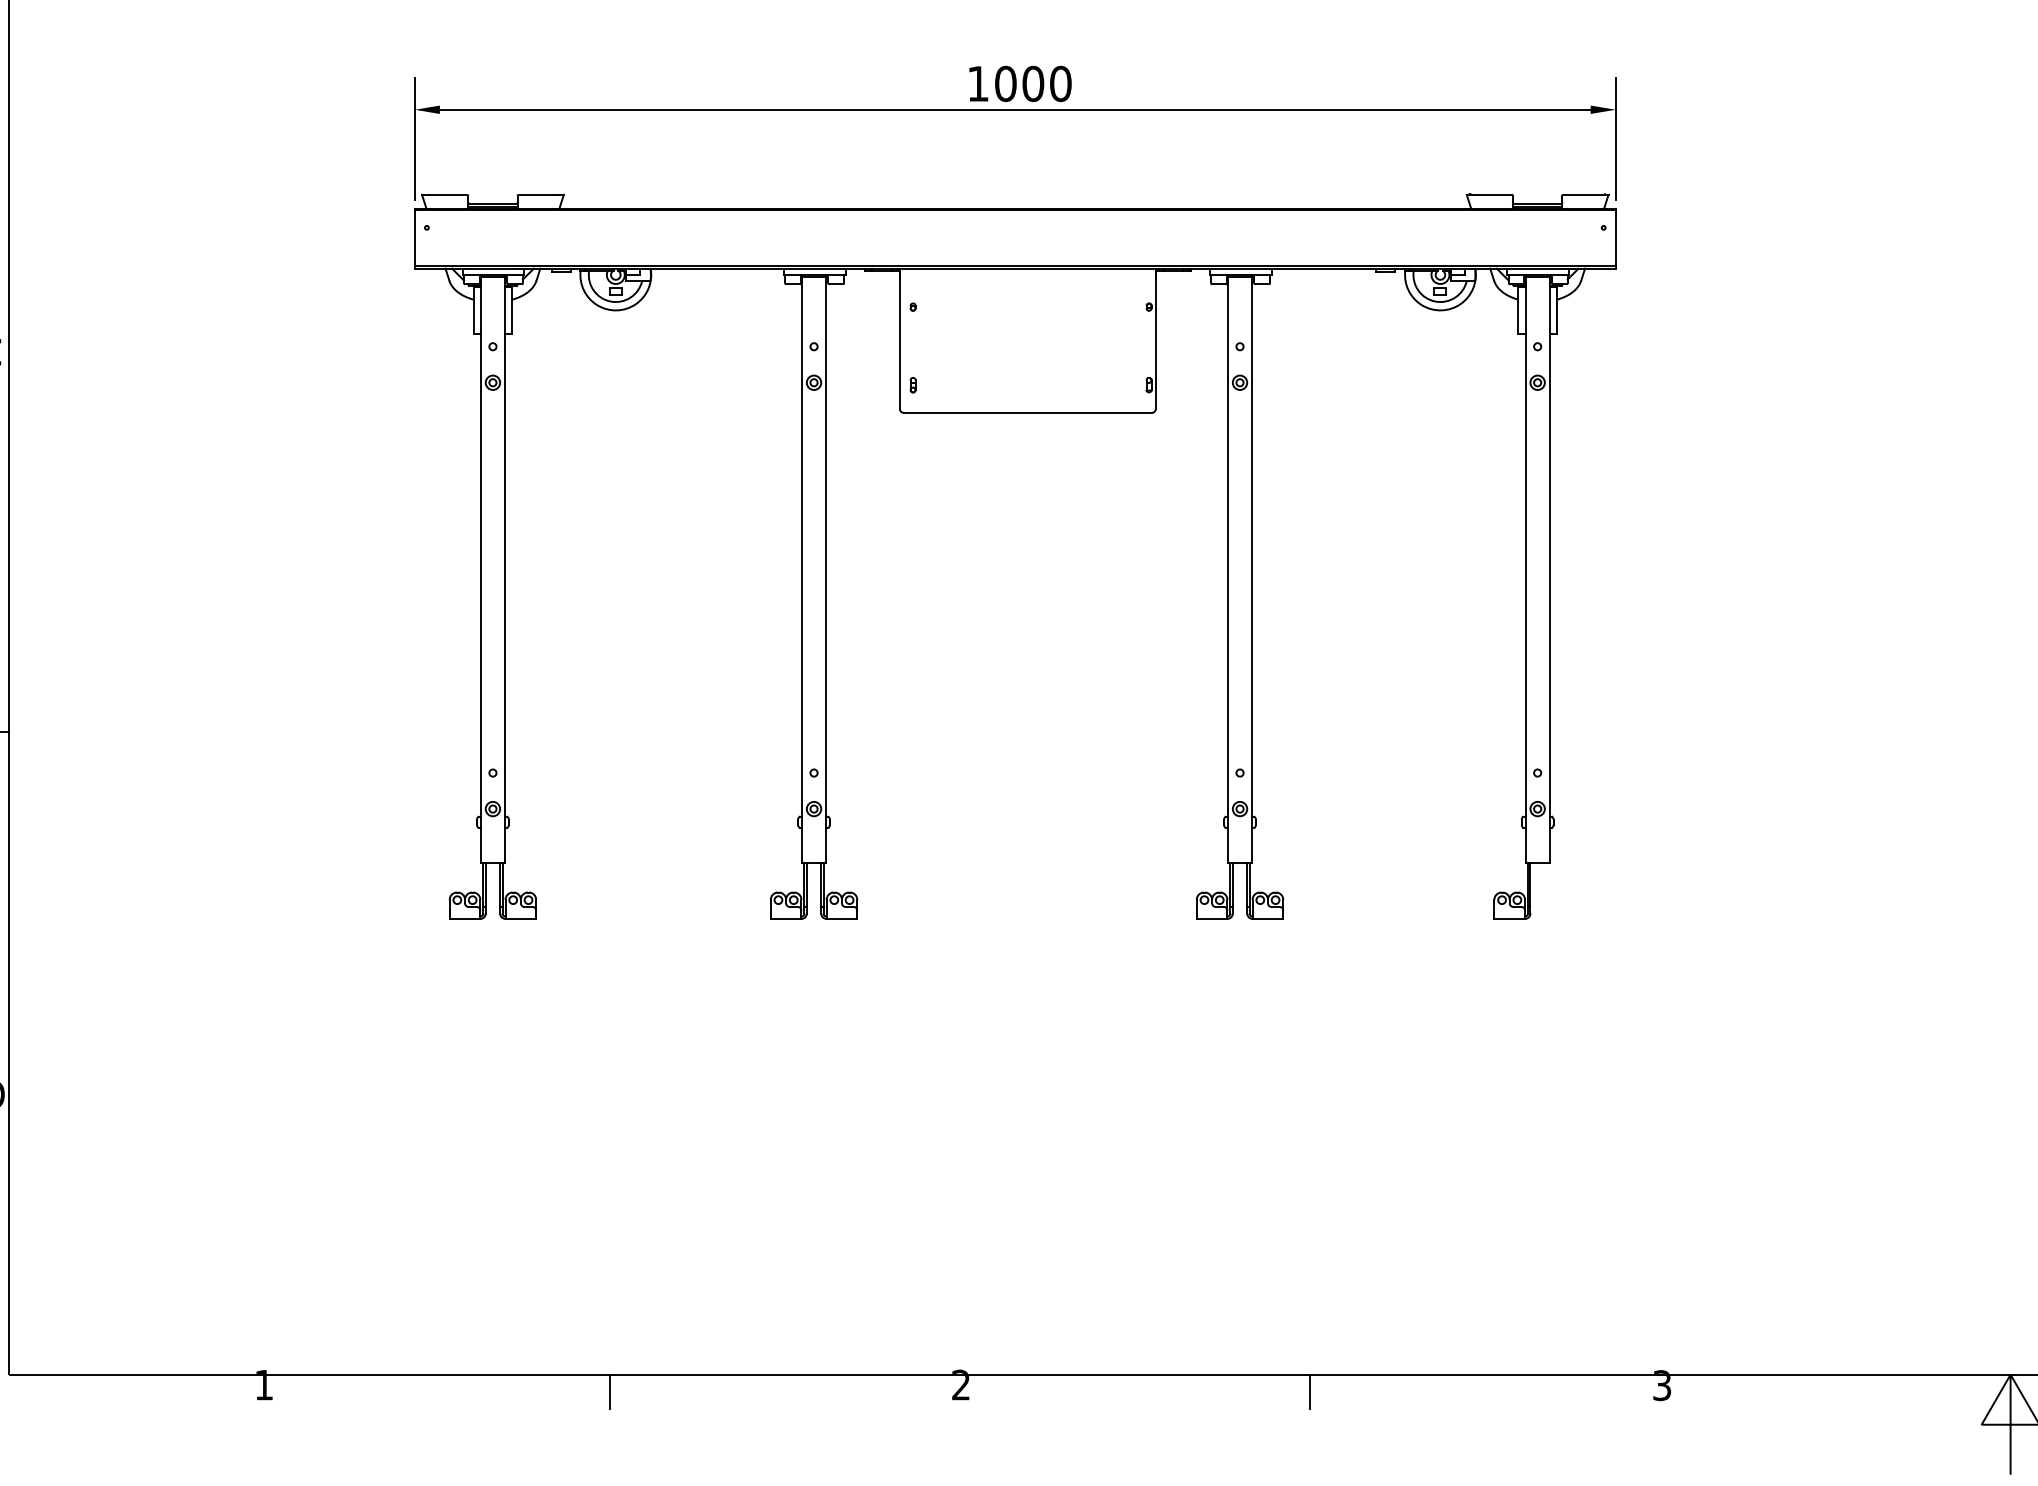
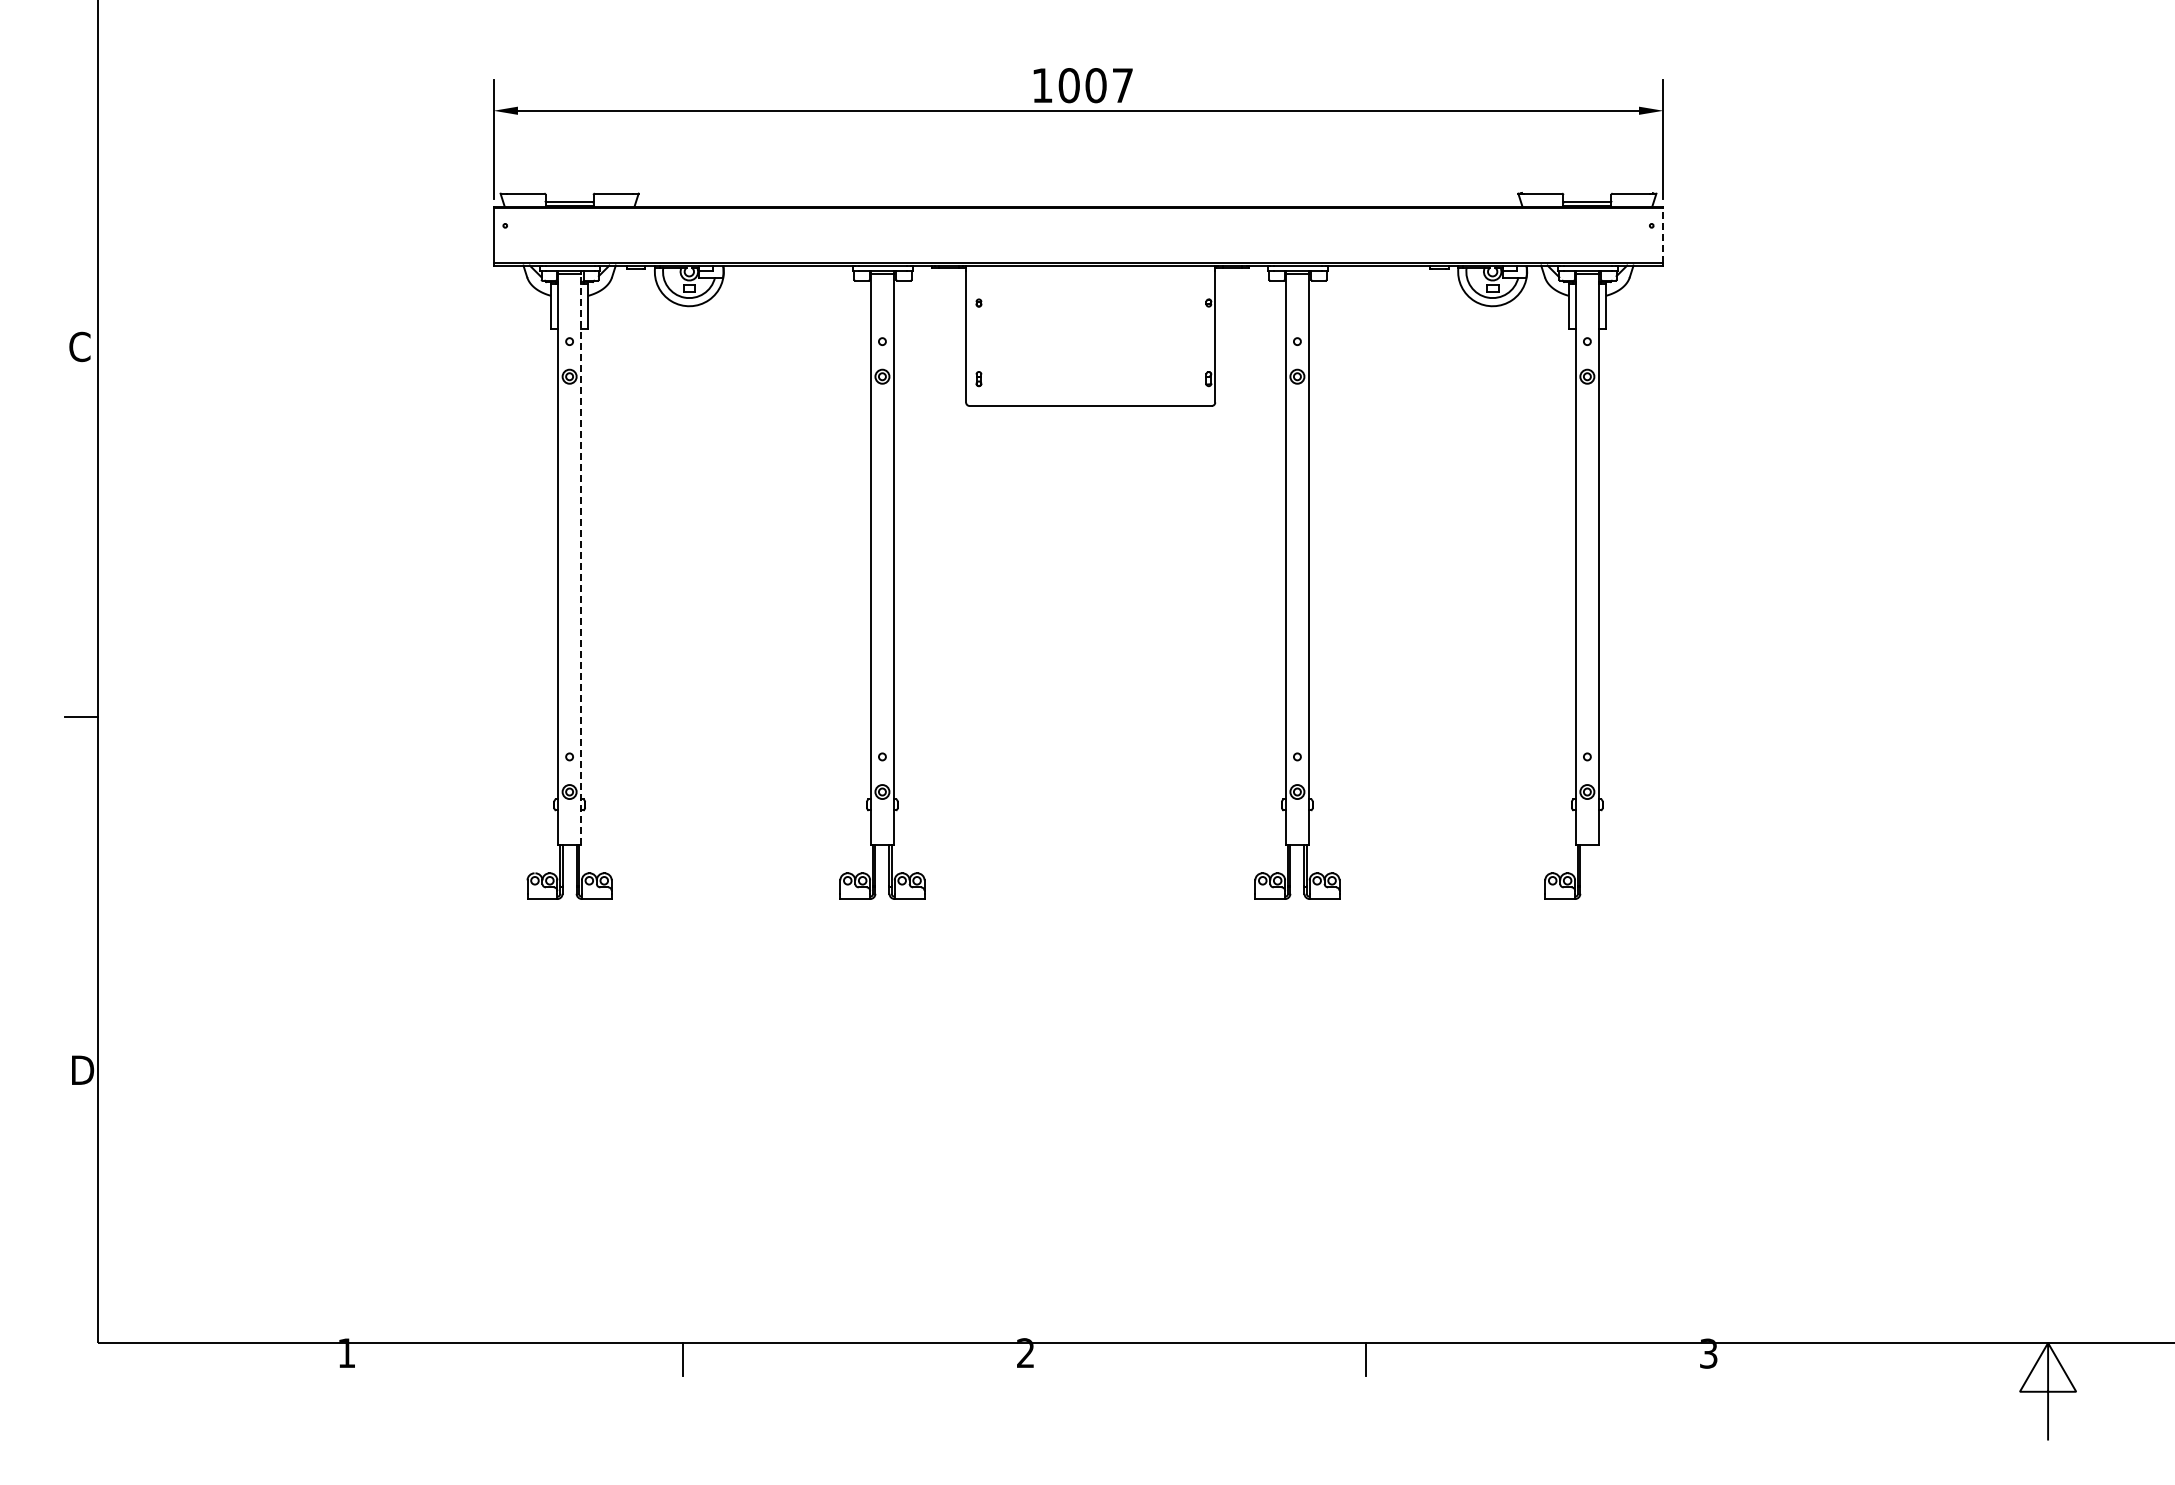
text: (1060, 83) -> (1122, 85), 1000 -> 1007
line: (1615, 237) -> (1663, 235), solid -> dashed
line: (505, 569) -> (581, 558), solid -> dashed

